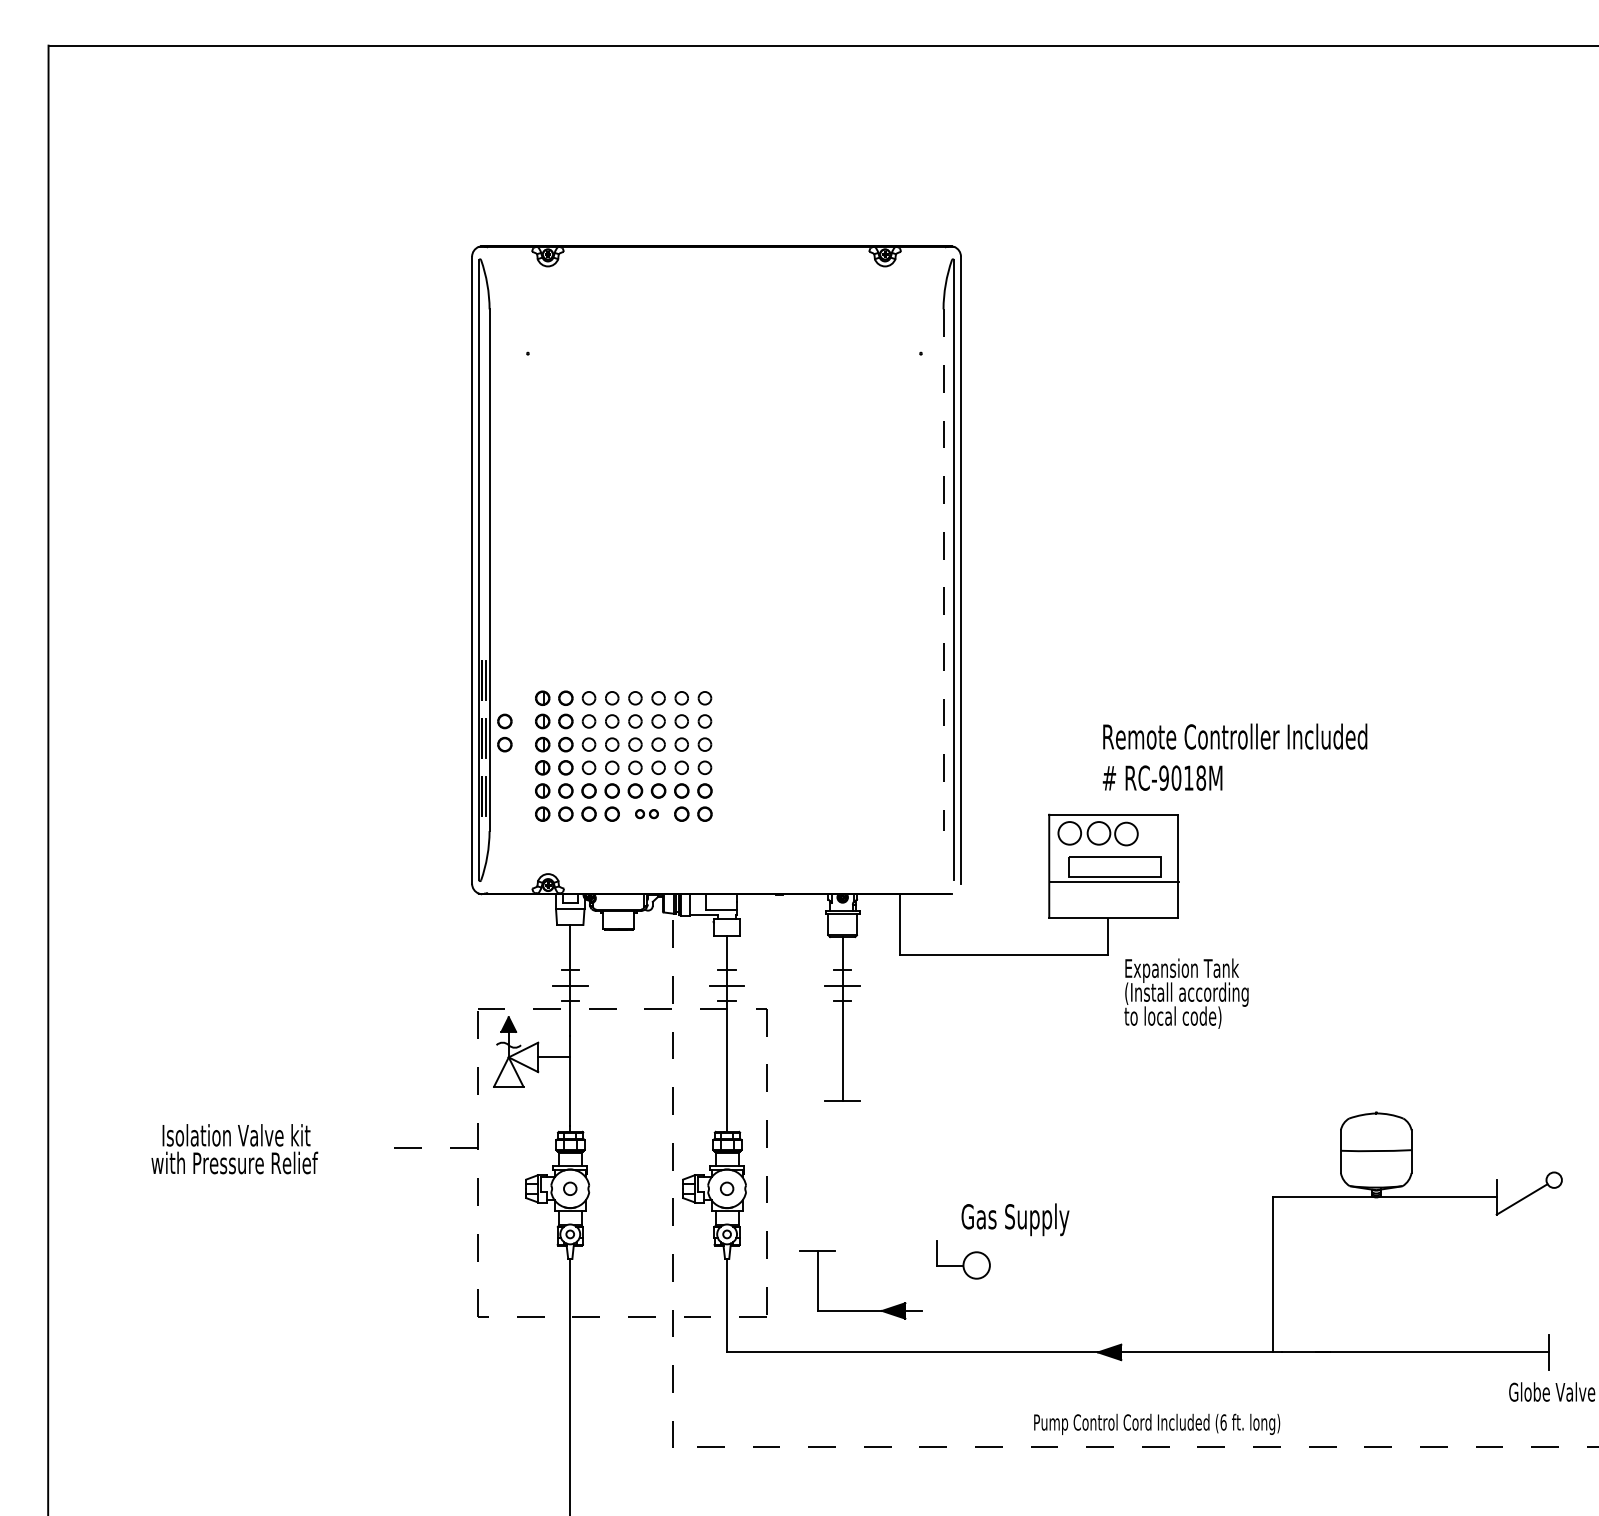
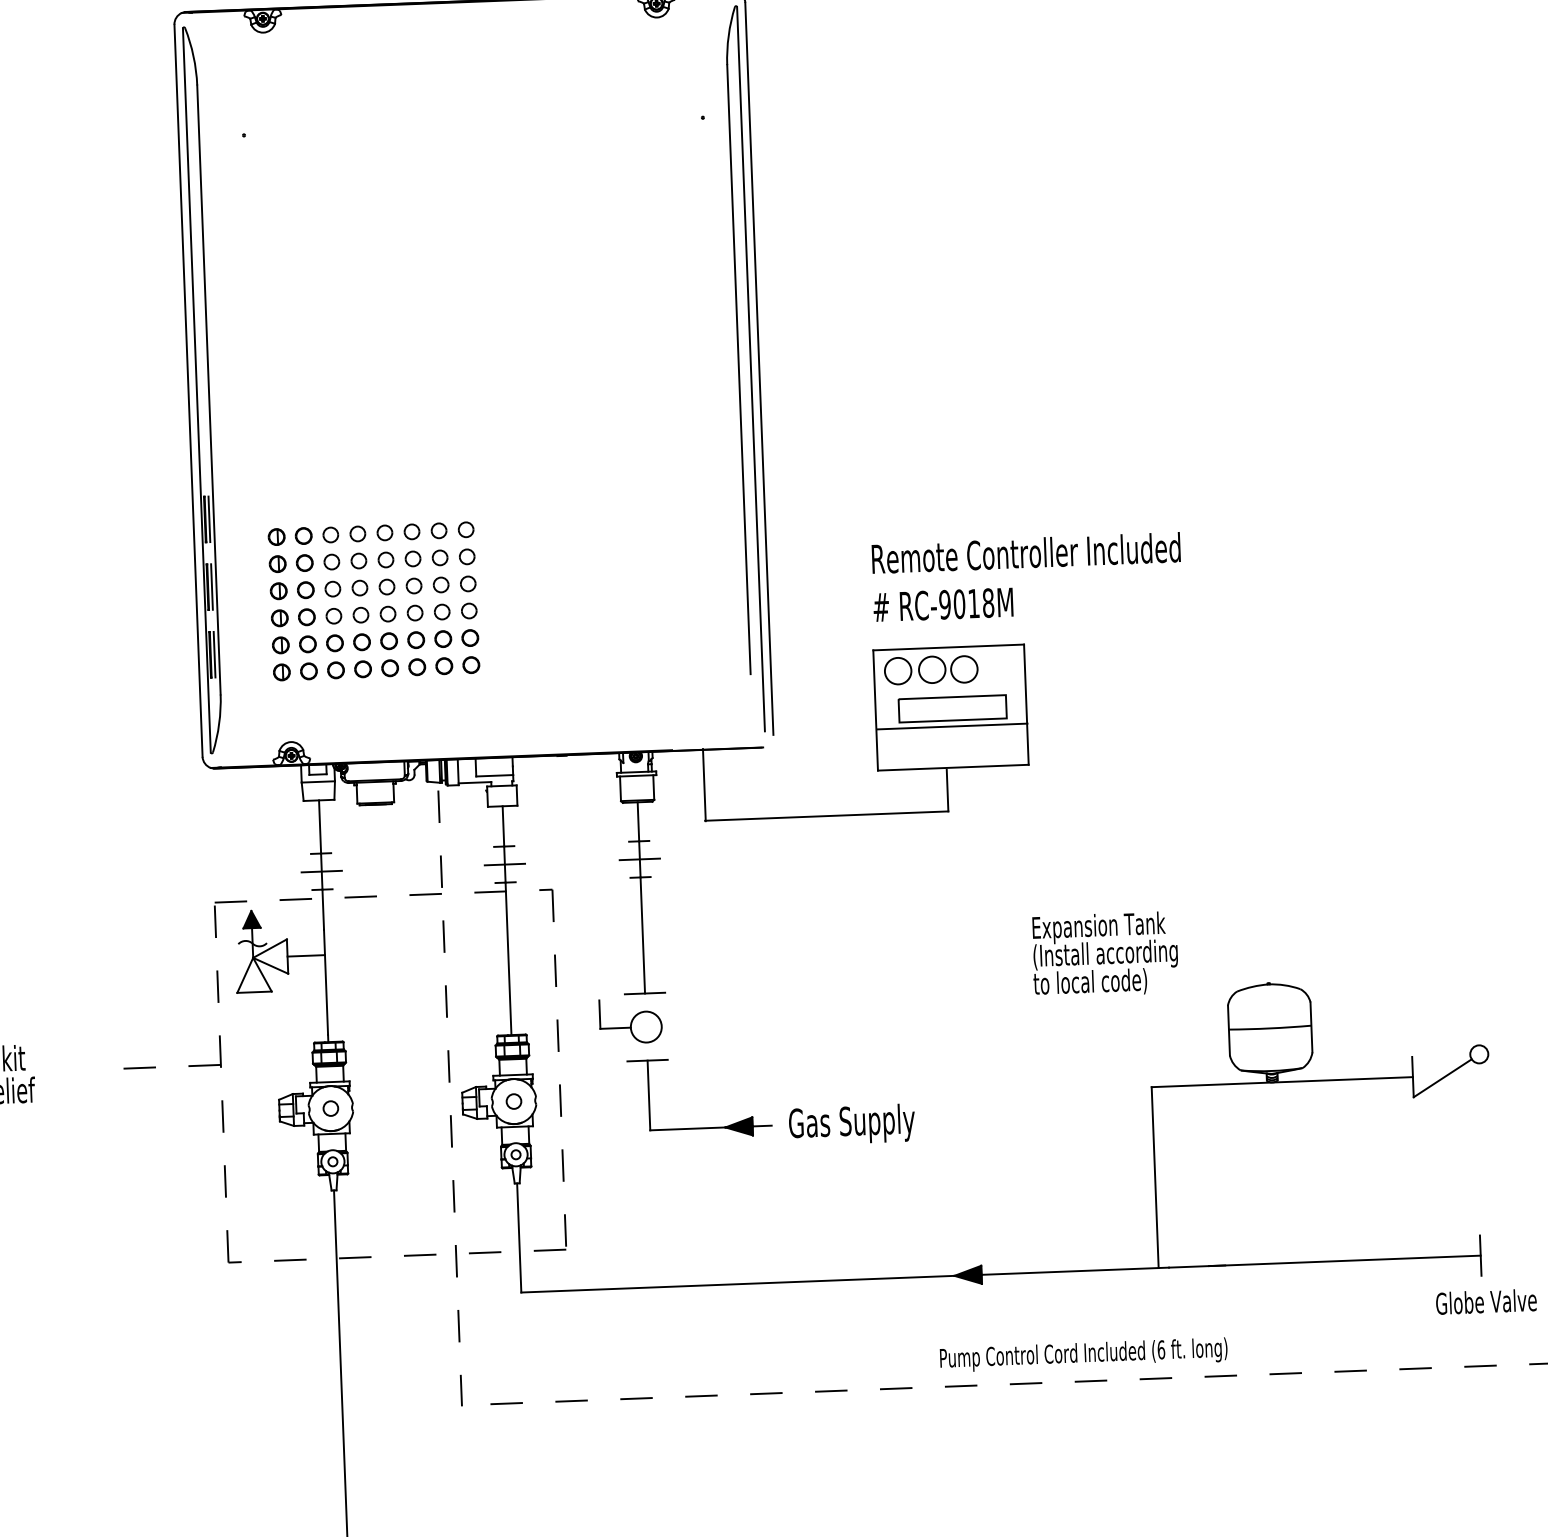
line: (943, 570) -> (738, 369), dashed -> solid
part: (504, 732) -> (233, 578), removed
text: (1234, 756) -> (1026, 576), moved
part: (646, 813) -> (403, 666), size x1.67
text: (1186, 993) -> (1105, 954), moved
part: (963, 1259) -> (630, 1020), moved
part: (860, 1310) -> (700, 1127), moved
text: (1157, 1423) -> (1084, 1354), moved

